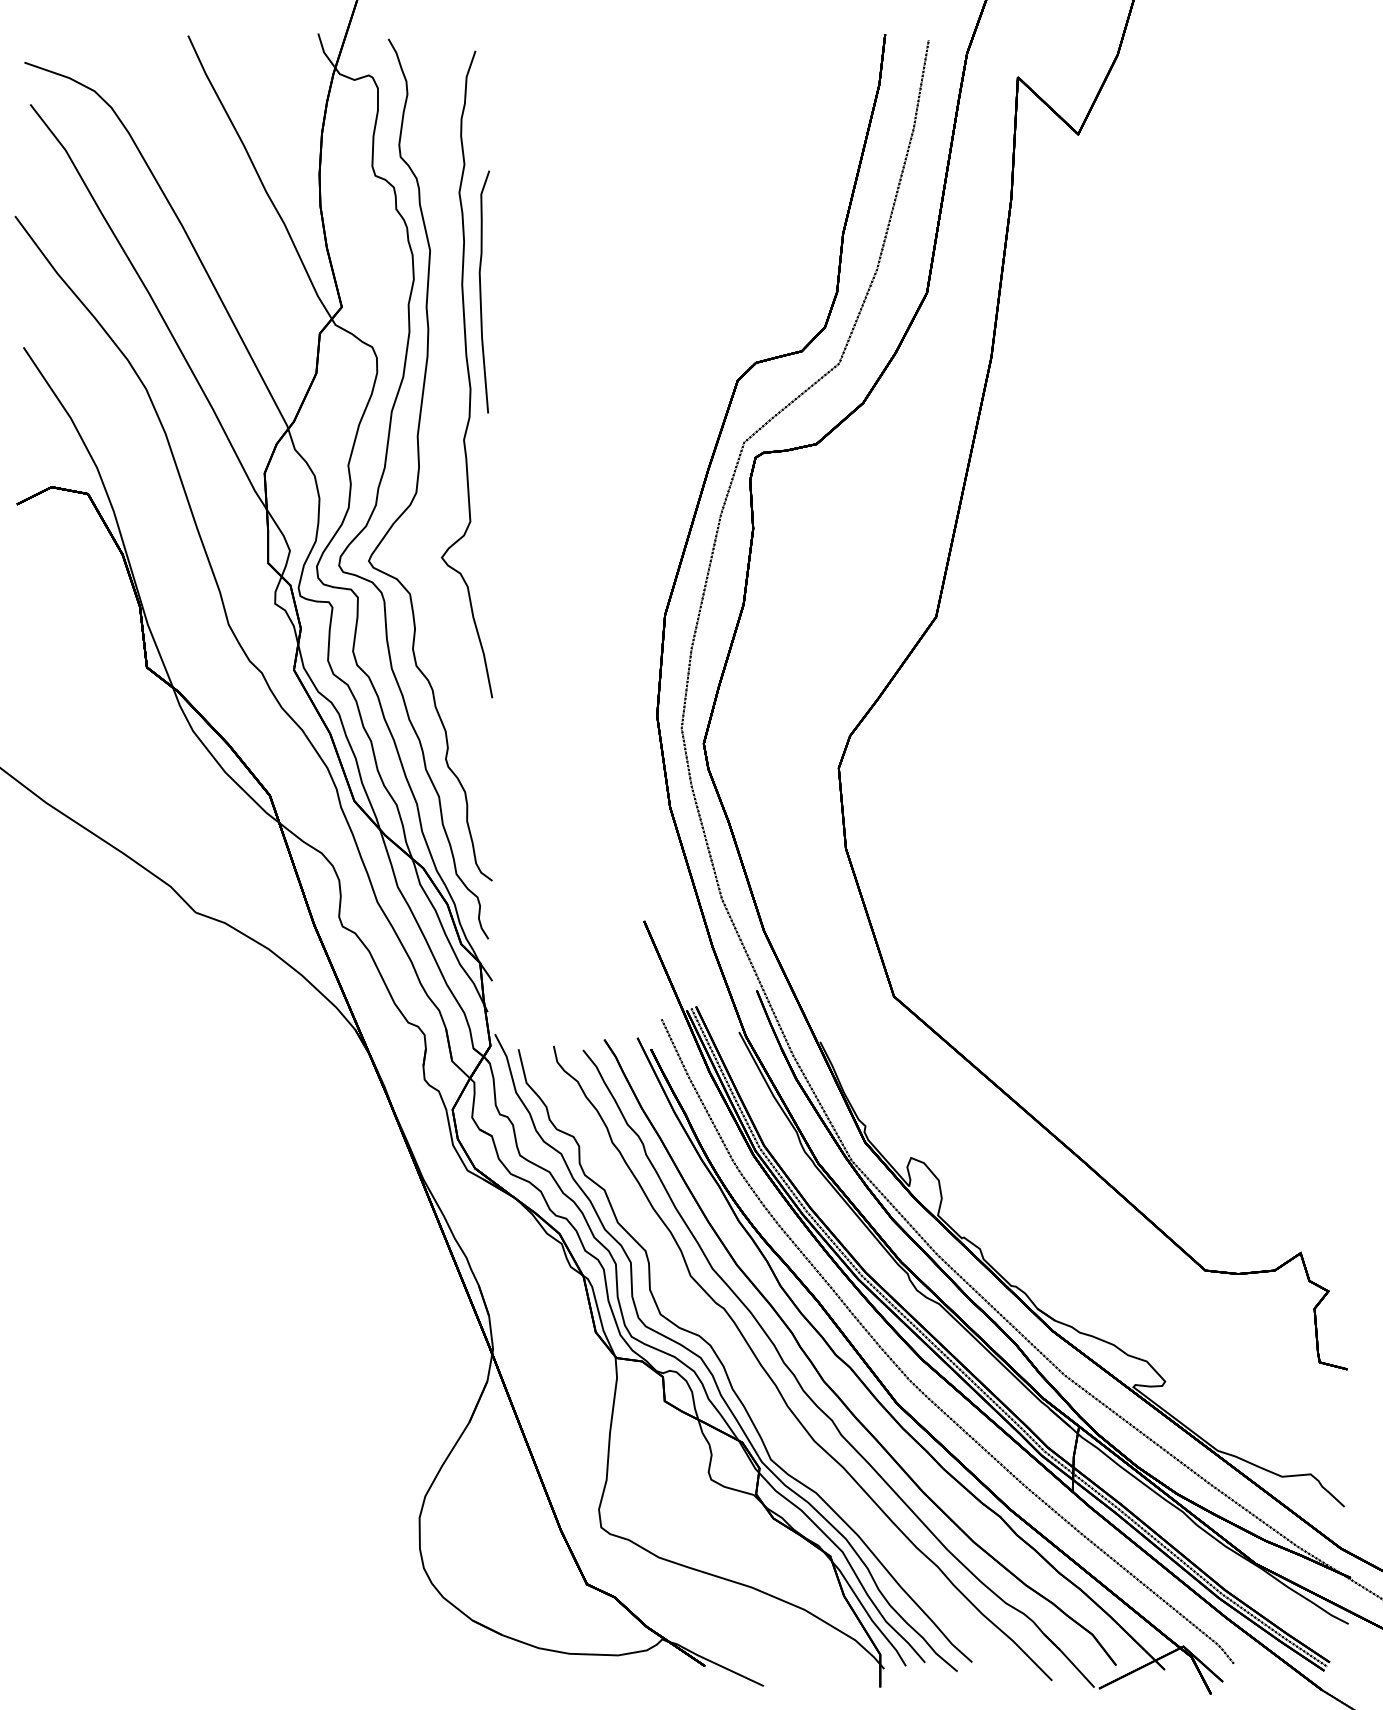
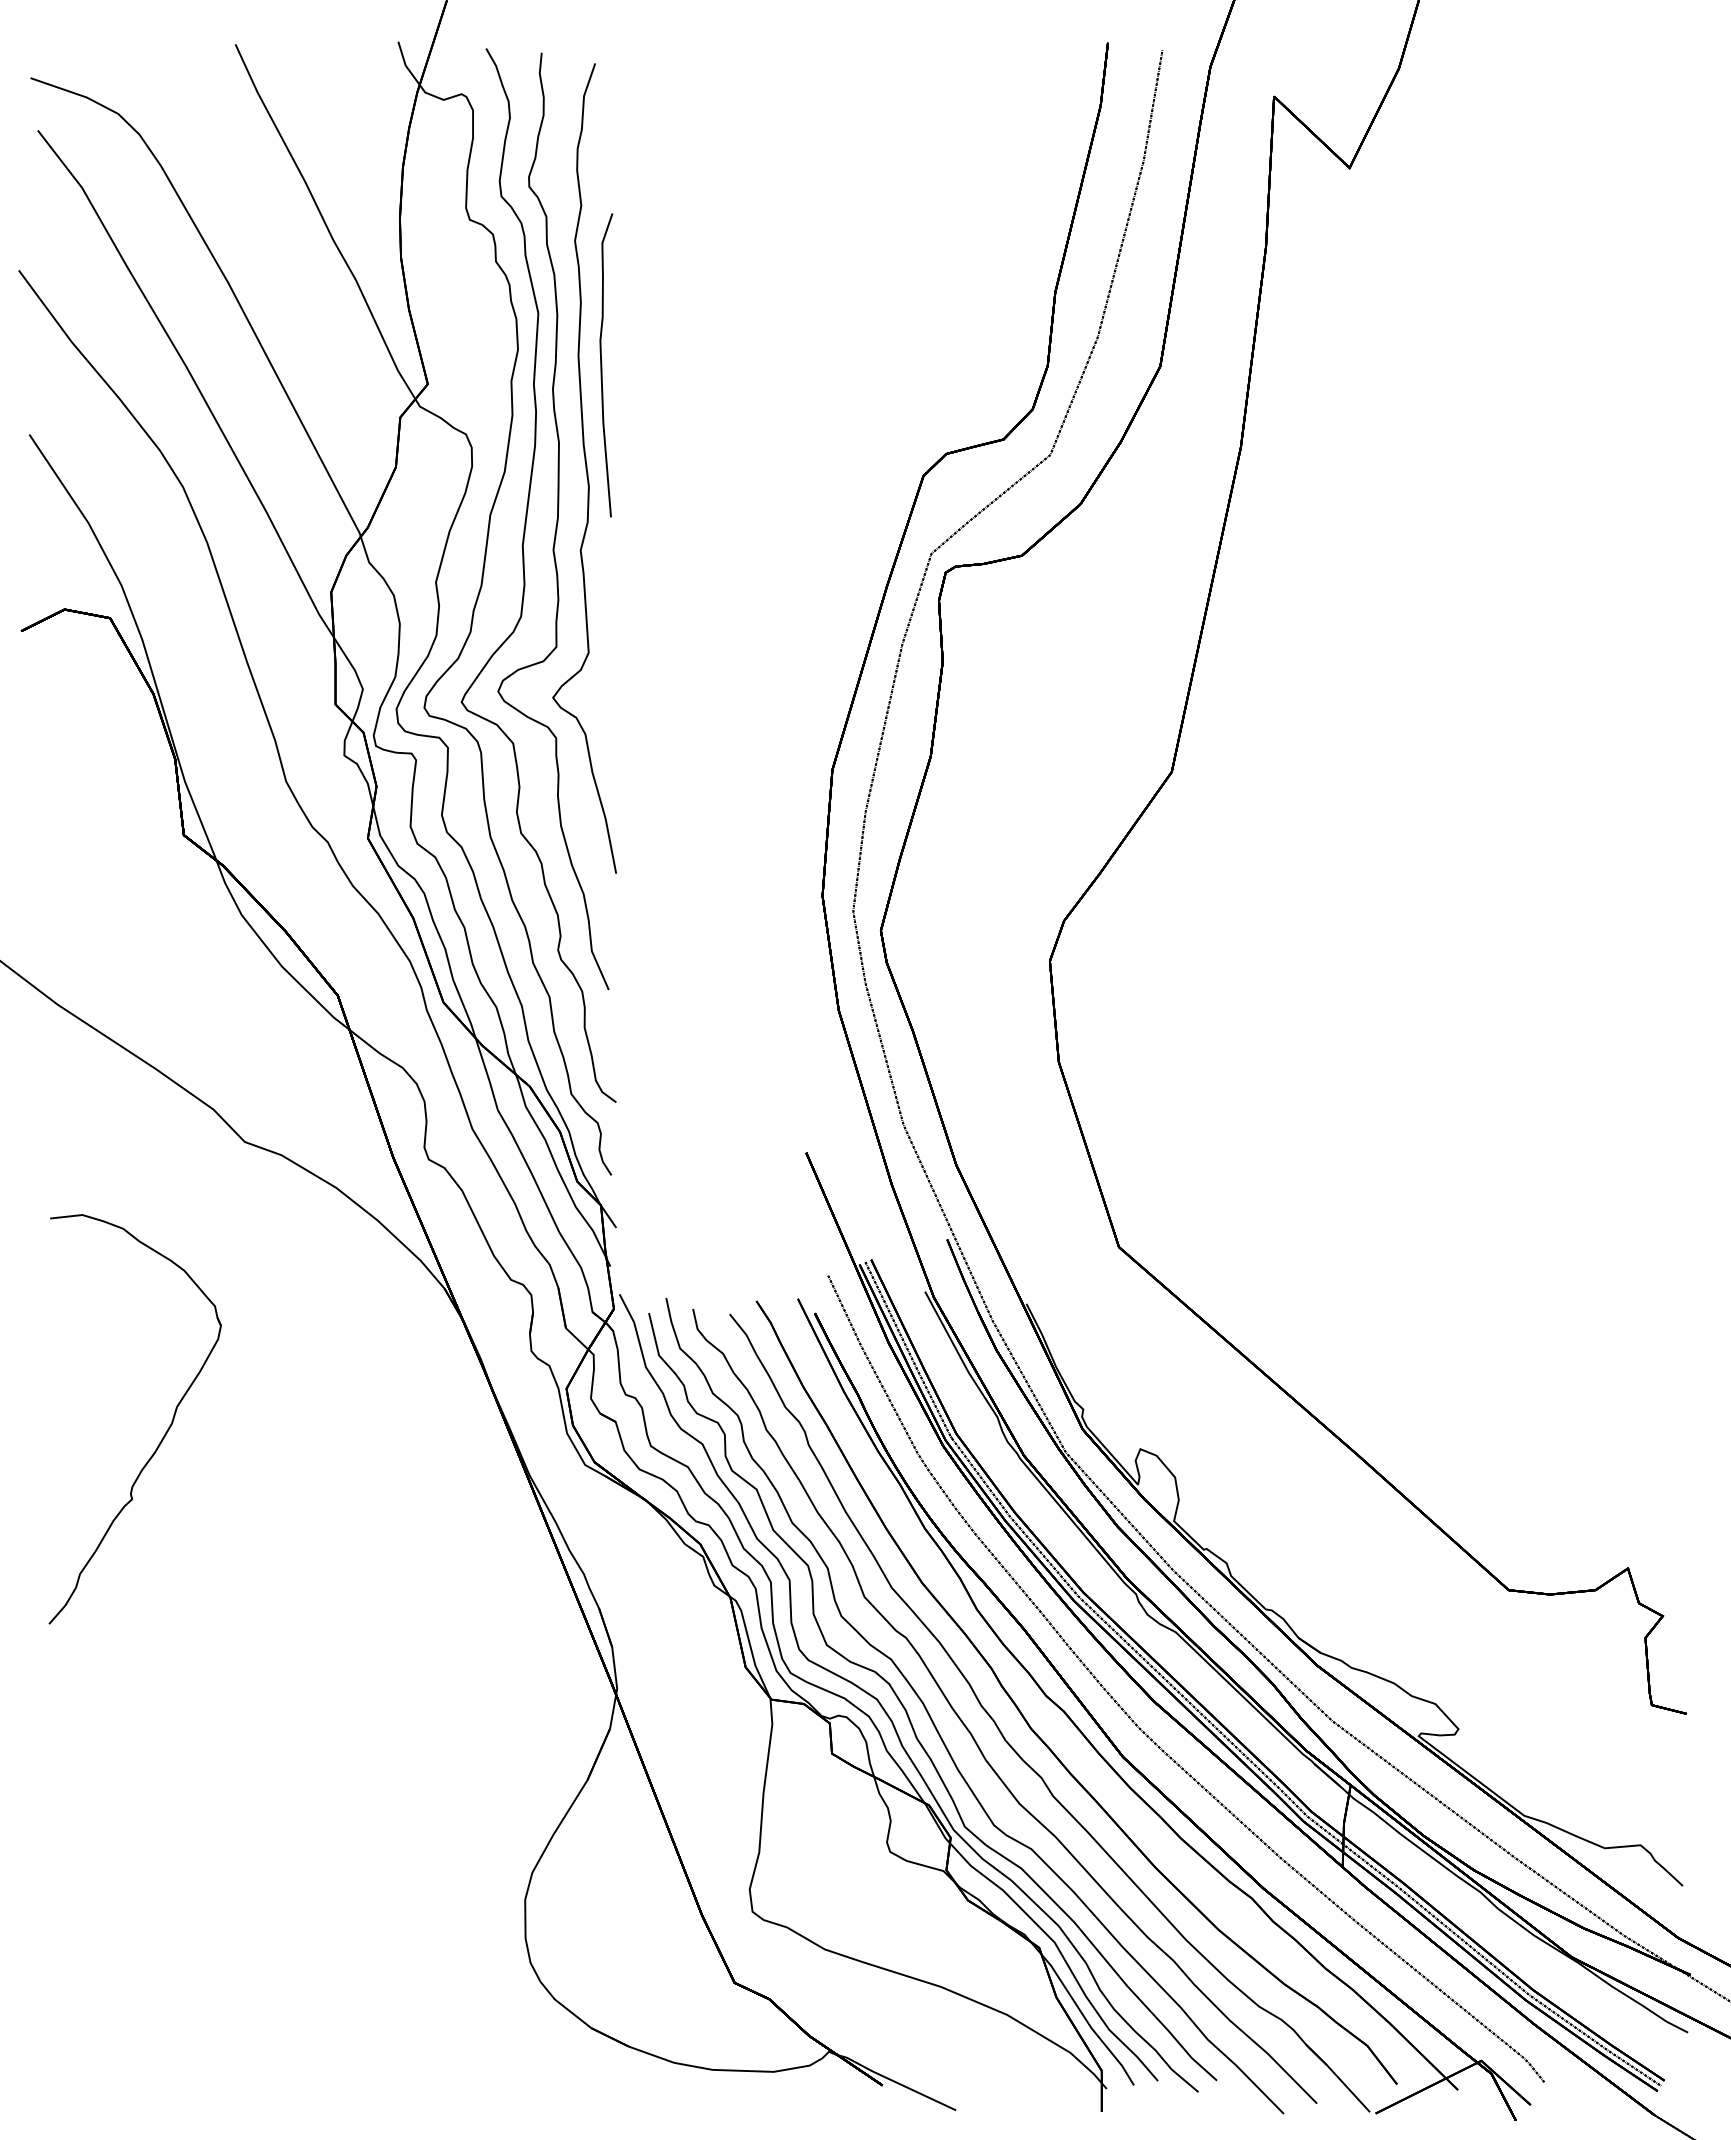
curve: (444, 416) -> (556, 521), added
part: (130, 1146) -> (163, 1435), added
curve: (748, 1379) -> (936, 1726), added

